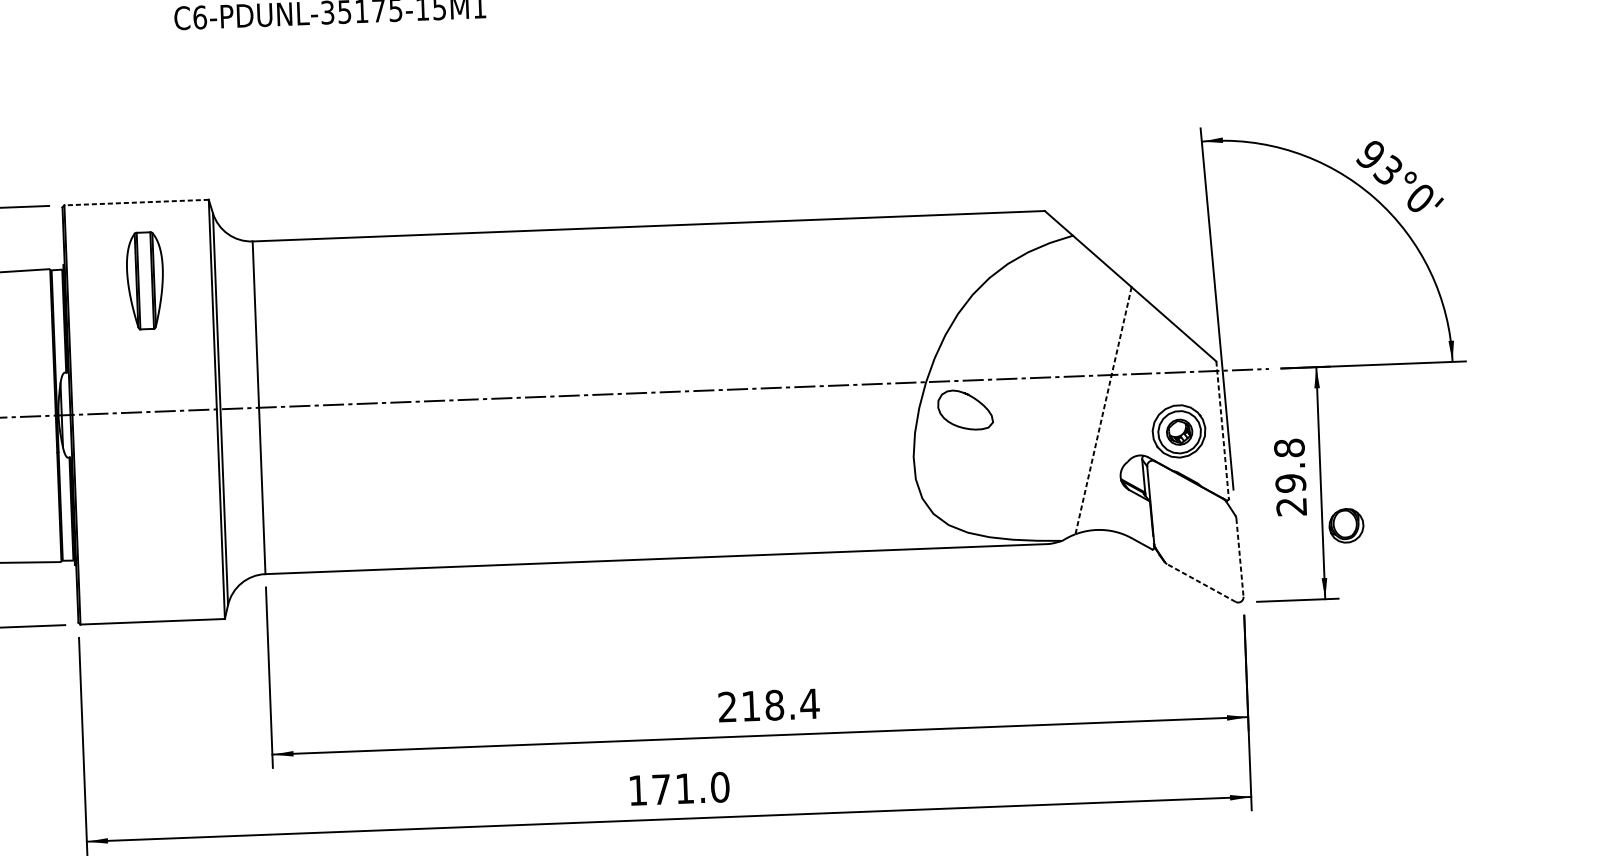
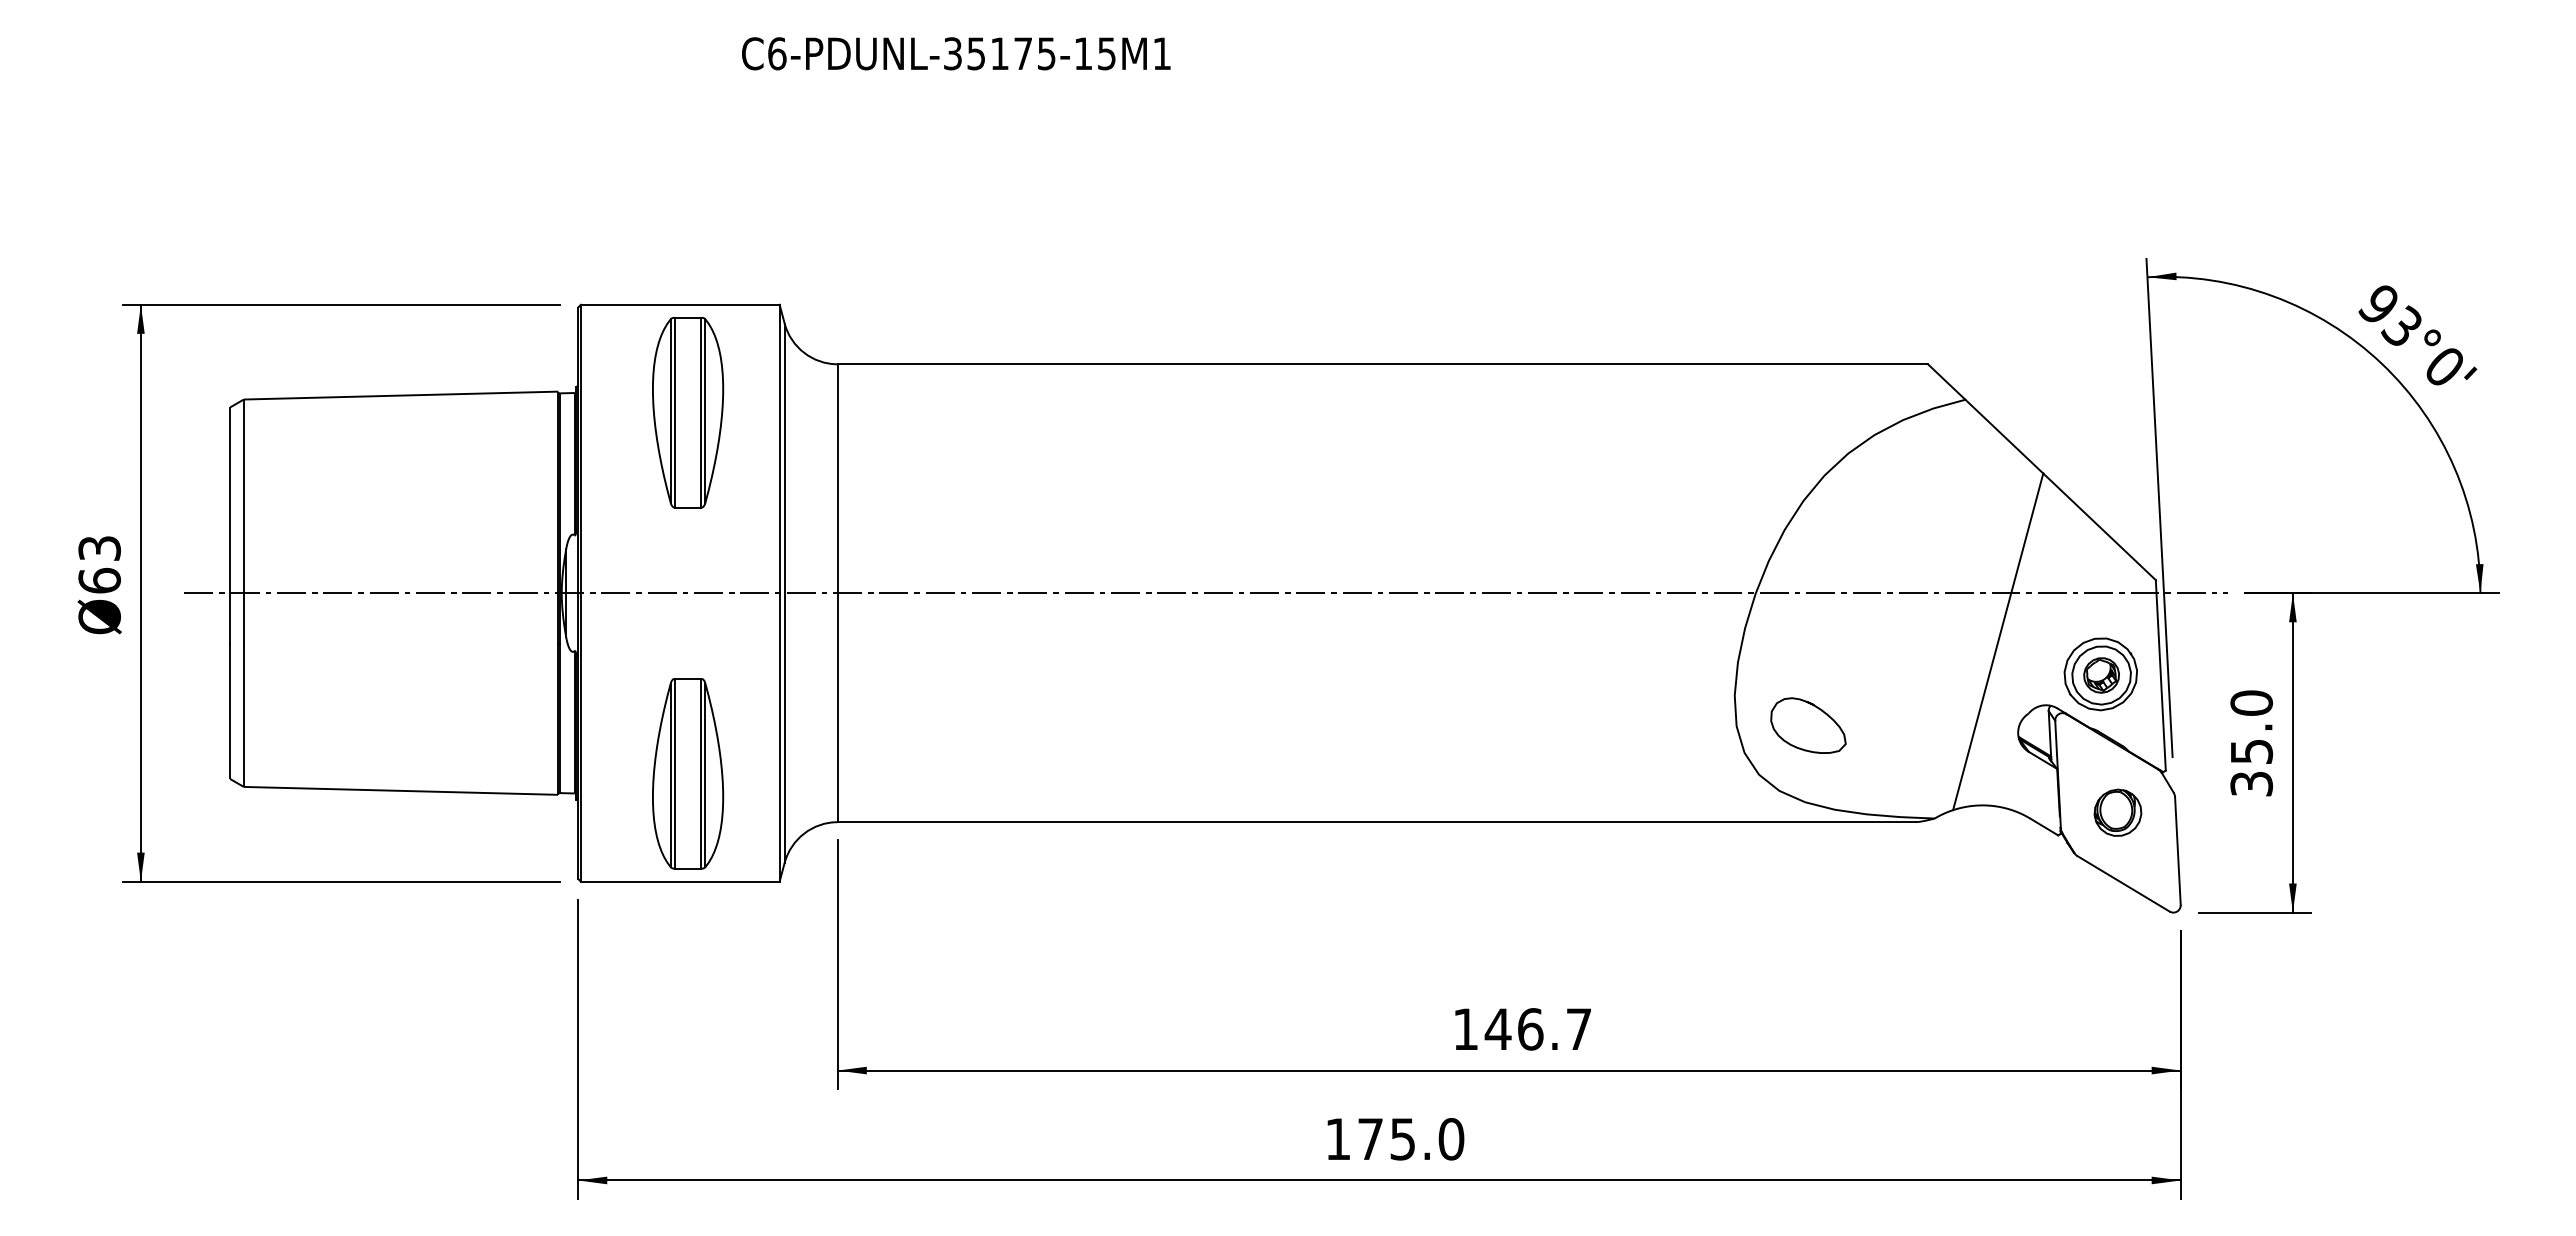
line: (136, 202) -> (679, 304), dashed -> solid
part: (145, 280) -> (688, 412), size x1.43
curve: (972, 398) -> (1818, 709), moved
line: (1103, 411) -> (1998, 642), dashed -> solid
line: (1222, 430) -> (2160, 675), dashed -> solid
text: (1290, 477) -> (2251, 743), 29.8 -> 35.0
part: (1346, 525) -> (2117, 812), moved
part: (155, 542) -> (688, 773), added
line: (1239, 558) -> (2177, 851), dashed -> solid
line: (1201, 582) -> (2123, 883), dashed -> solid
text: (768, 705) -> (1522, 1029), 218.4 -> 146.7
text: (684, 788) -> (1402, 1139), 171.0 -> 175.0

